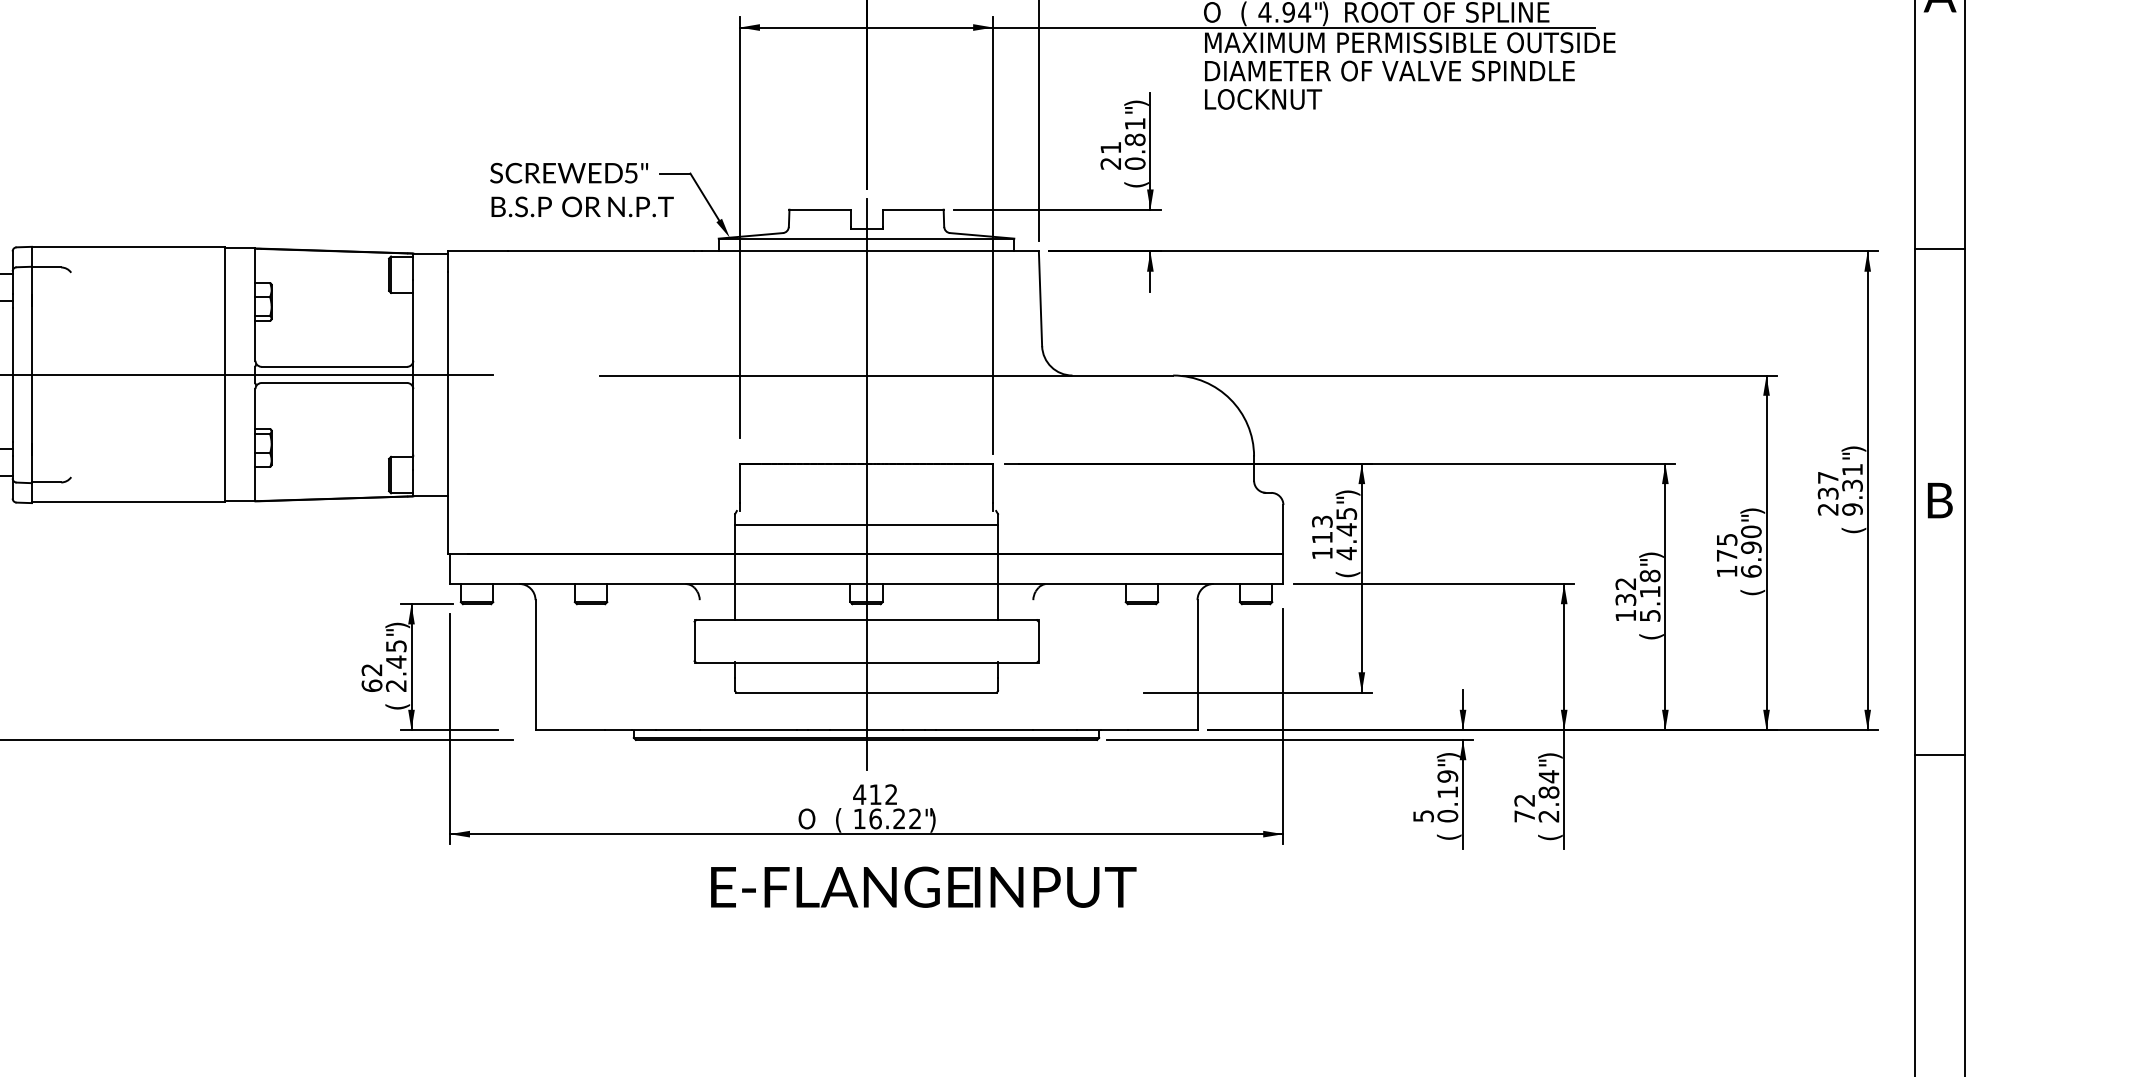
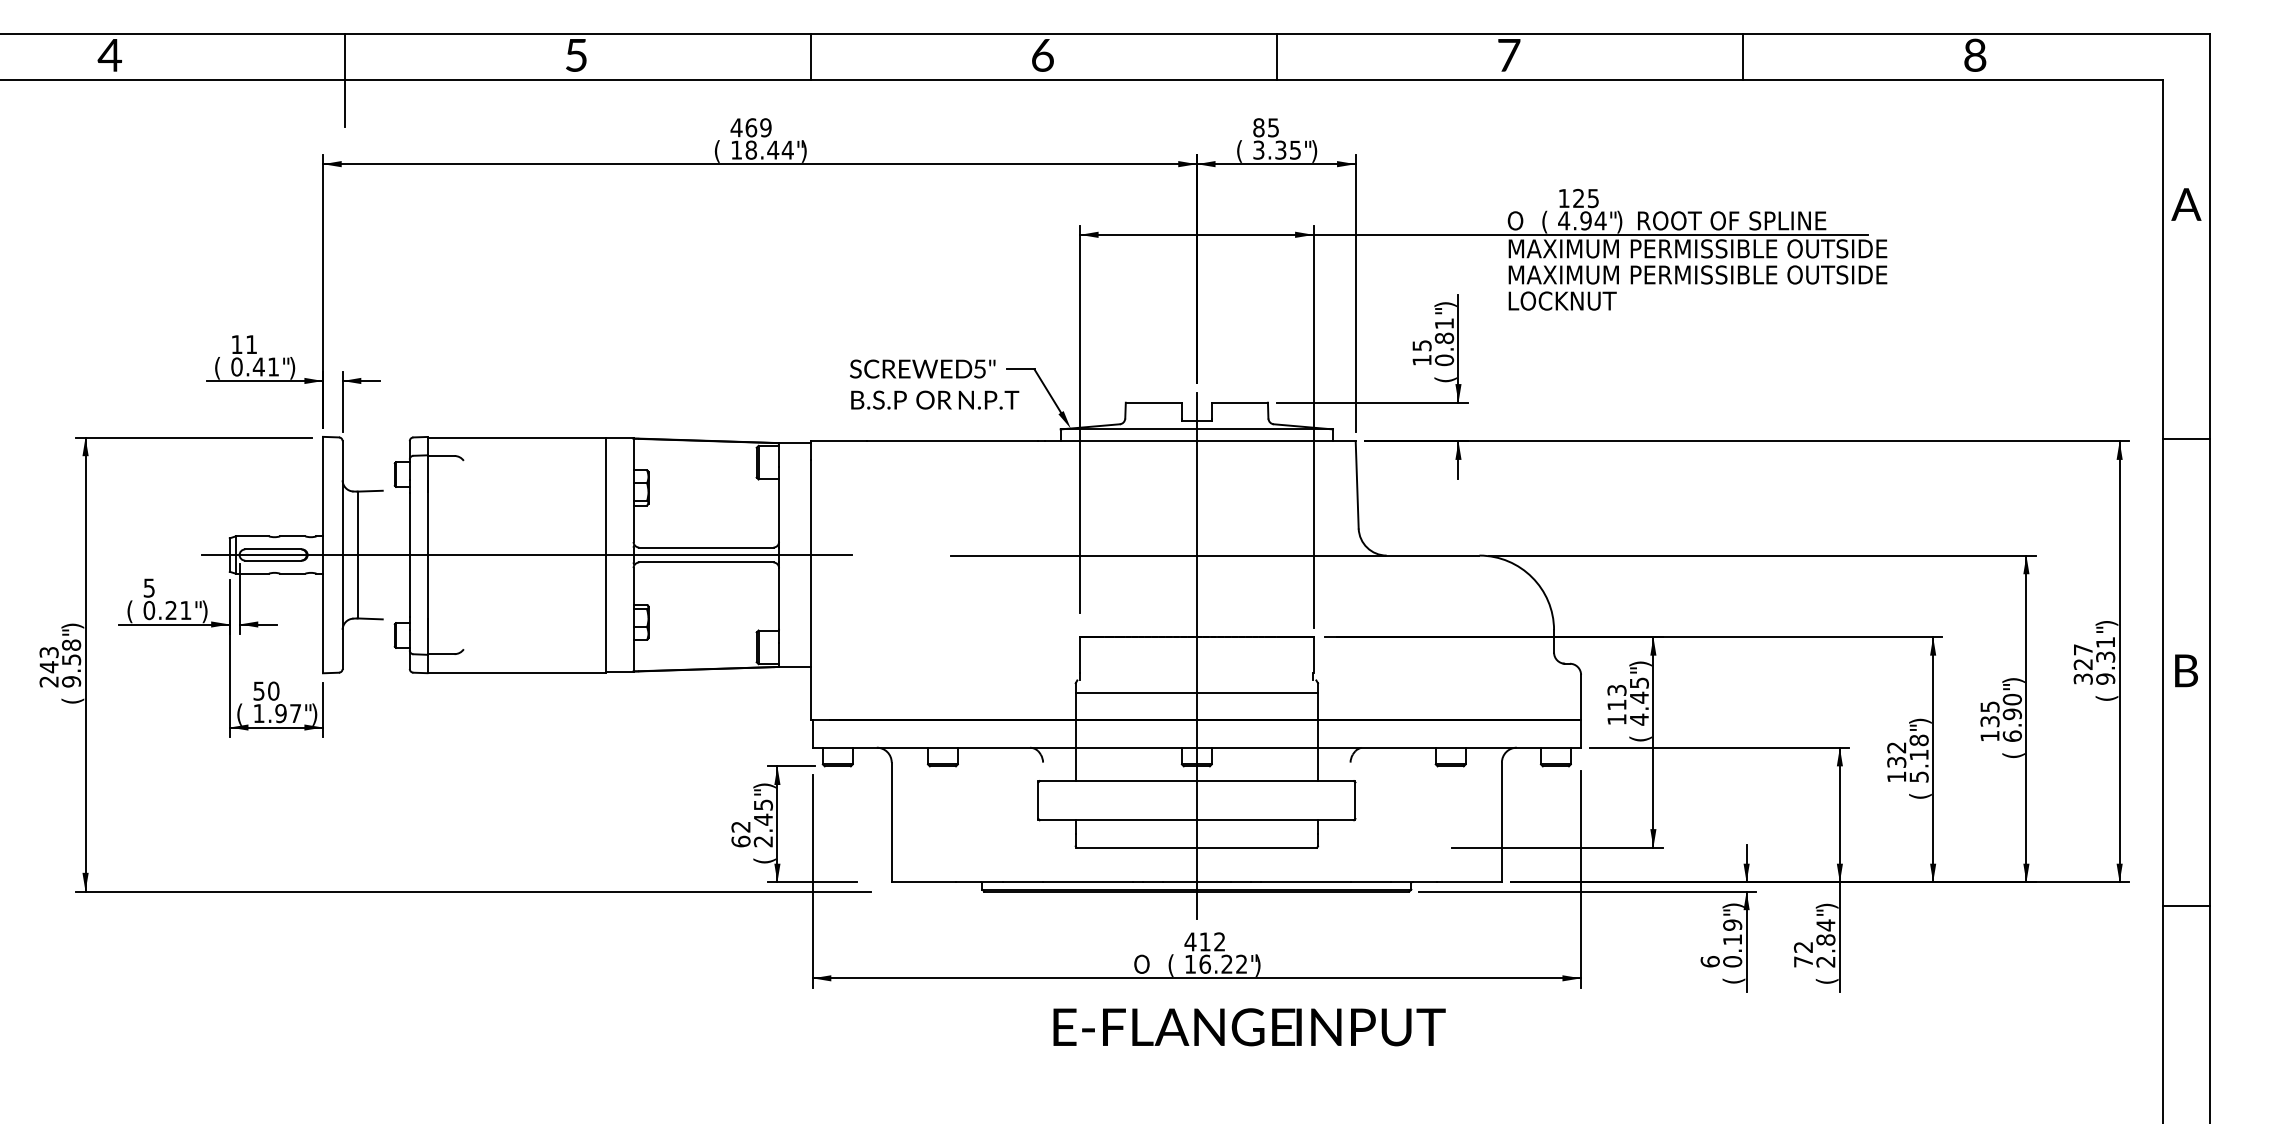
text: (1411, 70) -> (1699, 274), DIAMETER OF VALVE SPINDLE -> MAXIMUM PERMISSIBLE OUTSIDE
text: (1110, 155) -> (1421, 352), 21 -> 15
text: (1828, 501) -> (2083, 671), 237 -> 327
text: (1726, 555) -> (1989, 721), 175 -> 135
text: (1422, 815) -> (1709, 961), 5 -> 6

